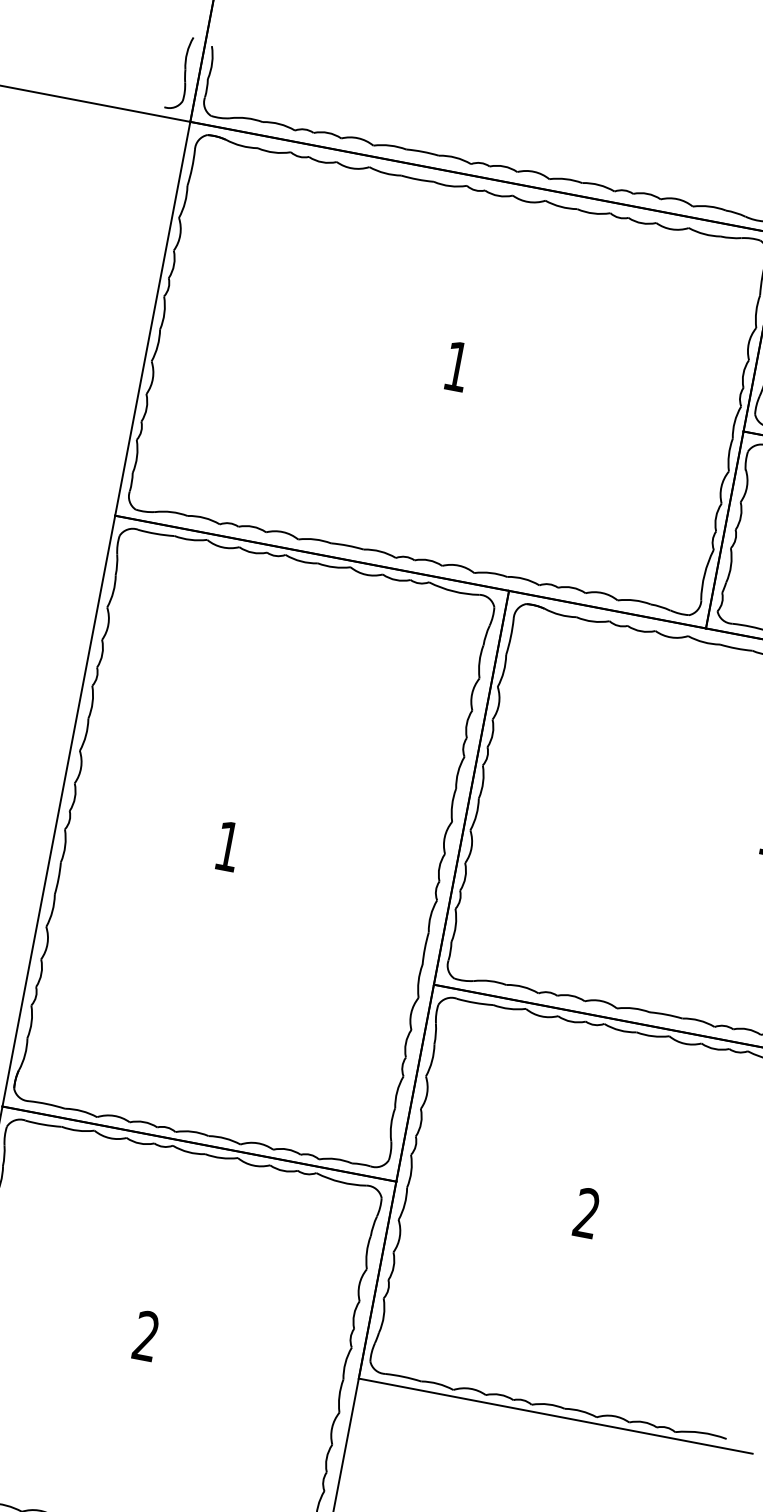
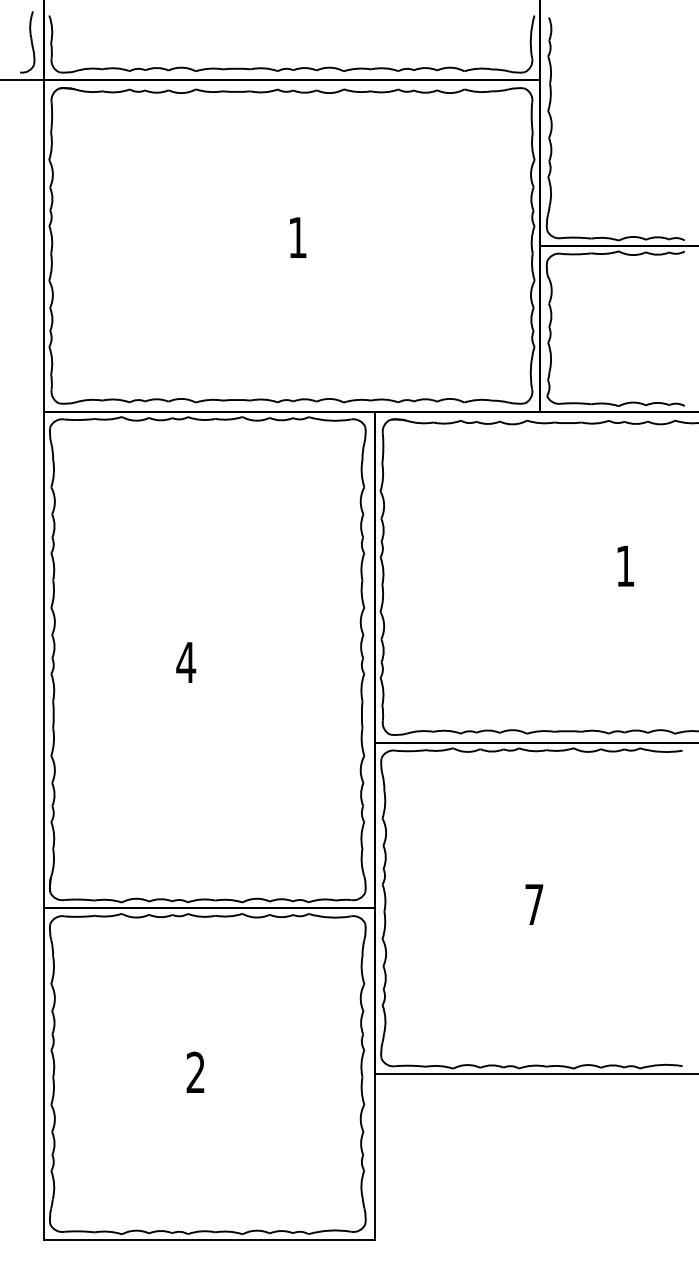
text: (228, 846) -> (186, 662), 1 -> 4
text: (587, 1211) -> (534, 903), 2 -> 7

